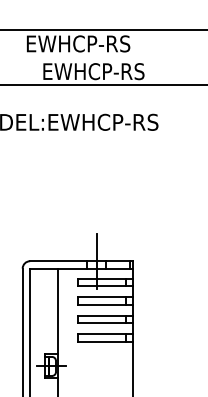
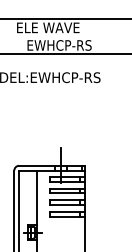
text: (84, 43) -> (53, 27), EWHCP-RS -> ELE WAVE

